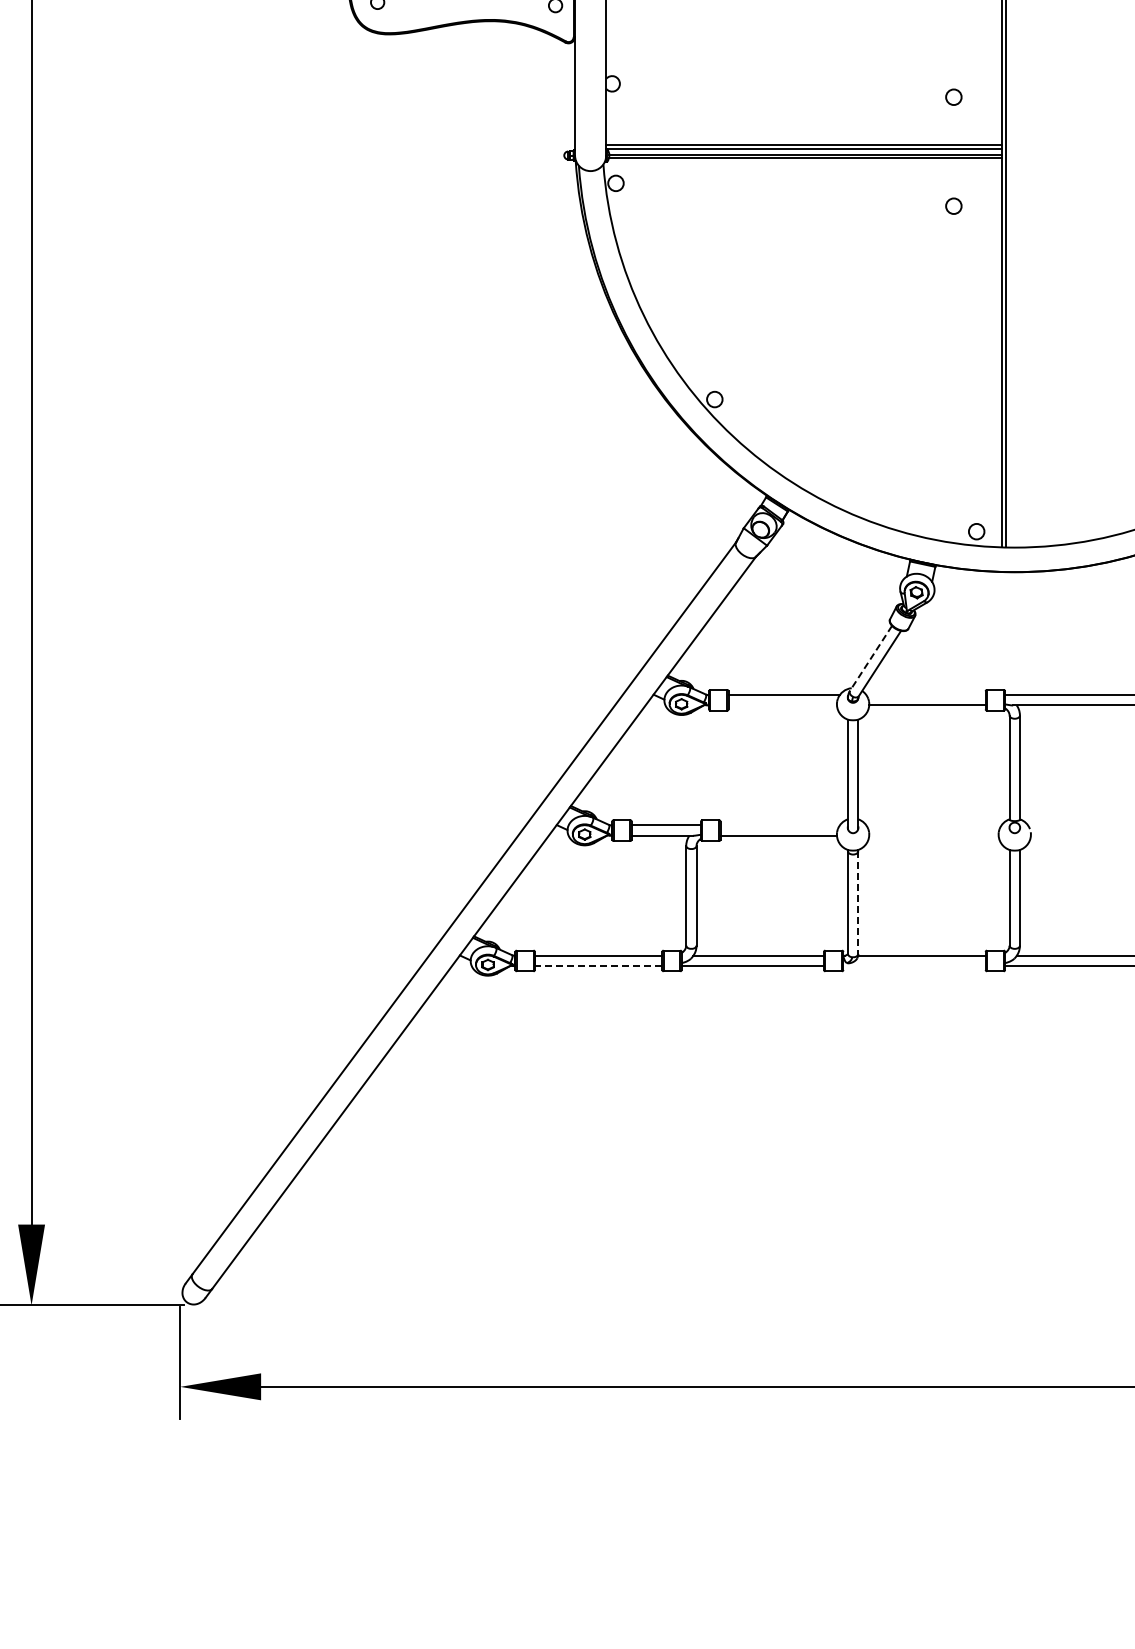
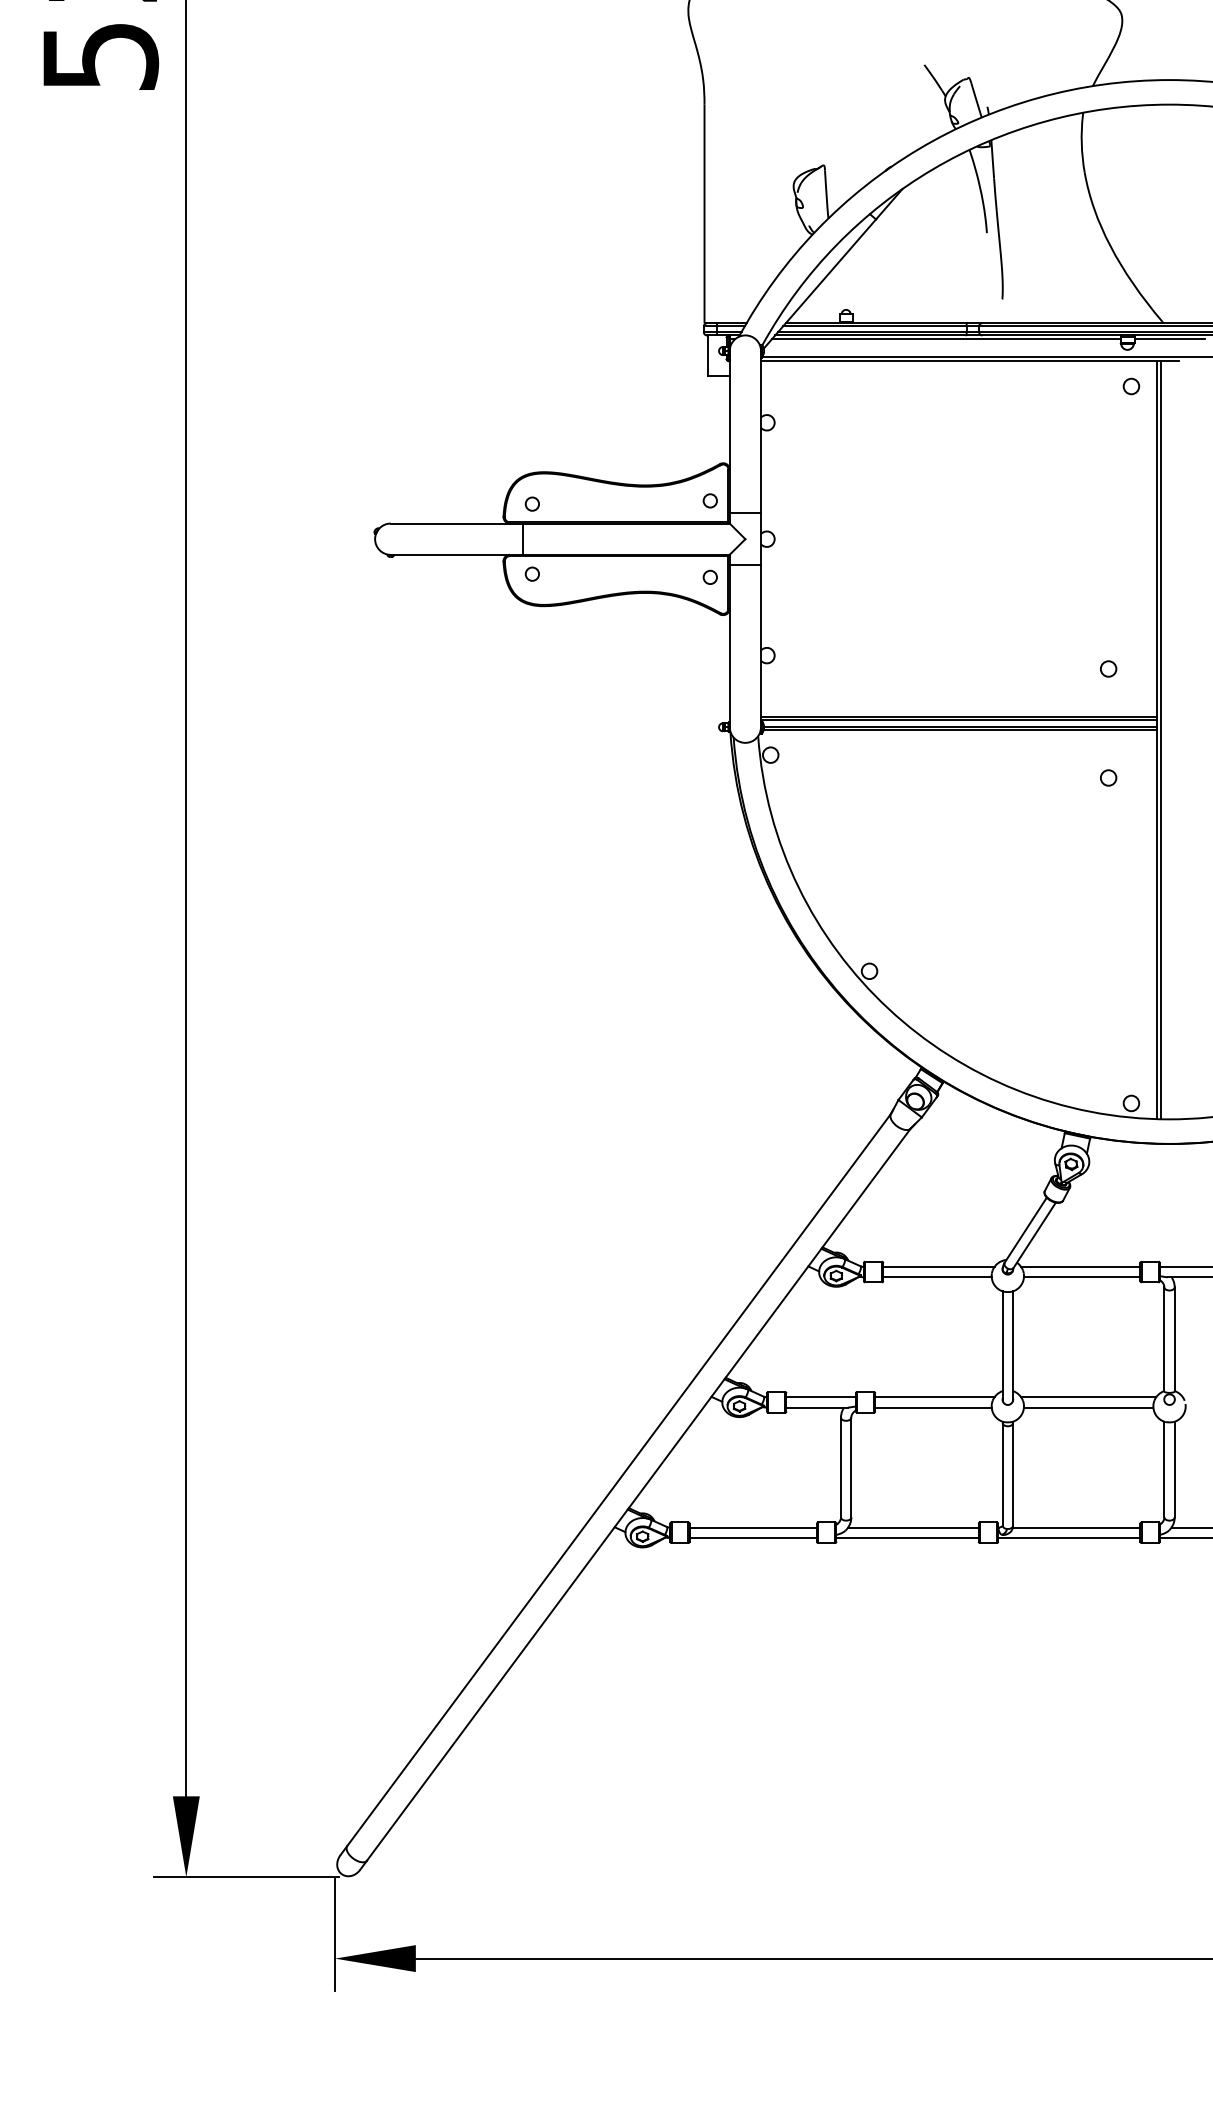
line: (870, 658) -> (1025, 1230), dashed -> solid
line: (925, 694) -> (1080, 1266), added
line: (782, 705) -> (937, 1277), added
line: (779, 825) -> (934, 1397), added
line: (933, 825) -> (1088, 1397), added
line: (933, 835) -> (1088, 1407), added
line: (858, 902) -> (1013, 1474), dashed -> solid
line: (598, 965) -> (753, 1537), dashed -> solid
line: (914, 965) -> (1069, 1537), added

